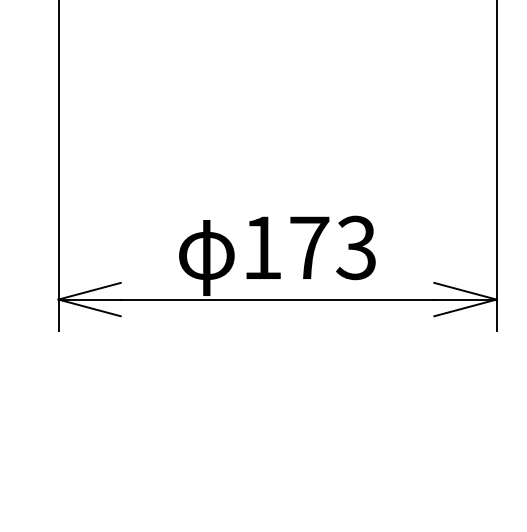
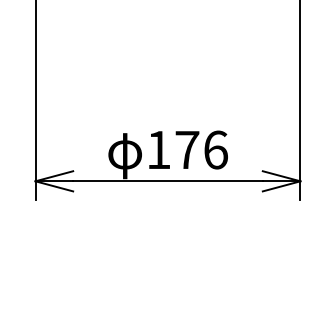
text: (356, 246) -> (215, 149), 173 -> 176

